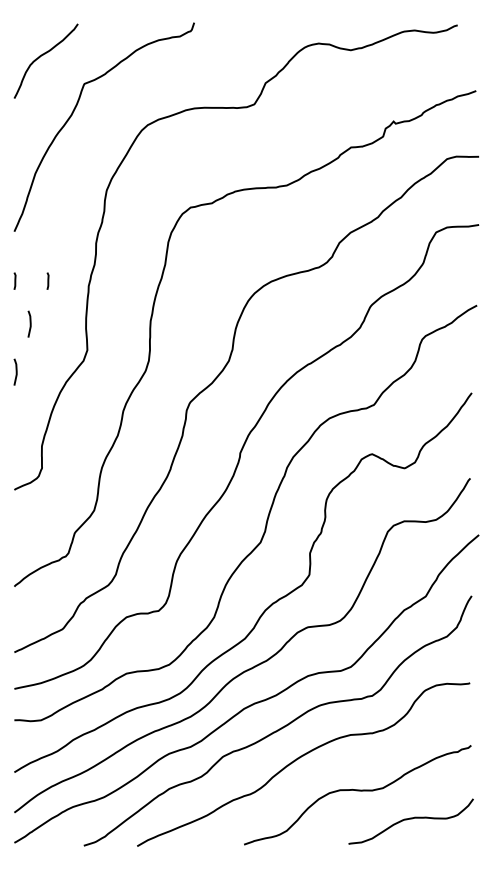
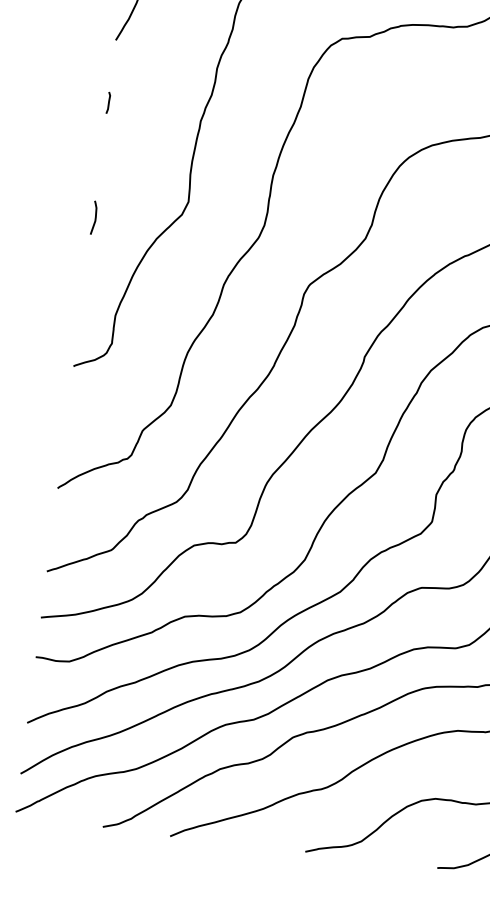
line: (47, 280) -> (149, 107), removed
curve: (29, 323) -> (119, 158), removed

